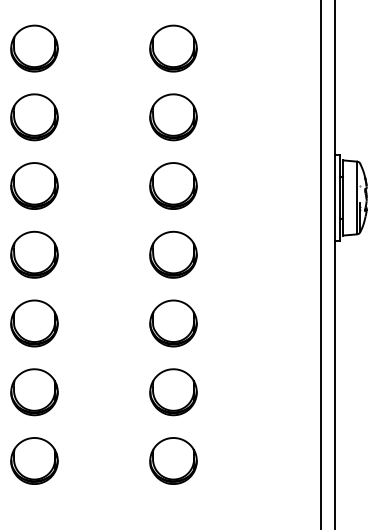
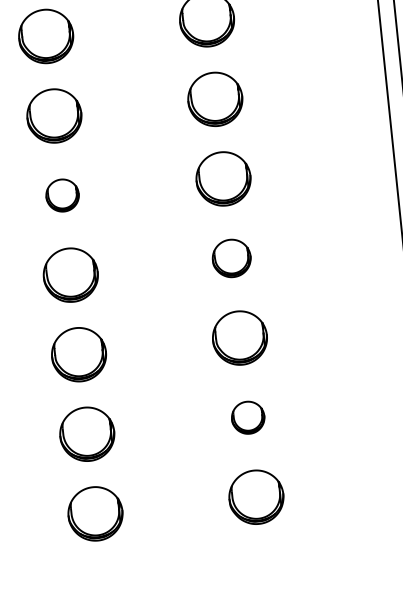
part: (34, 185) -> (62, 194), size x0.6
part: (173, 254) -> (231, 258), size x0.7
part: (173, 392) -> (248, 417), size x0.6

